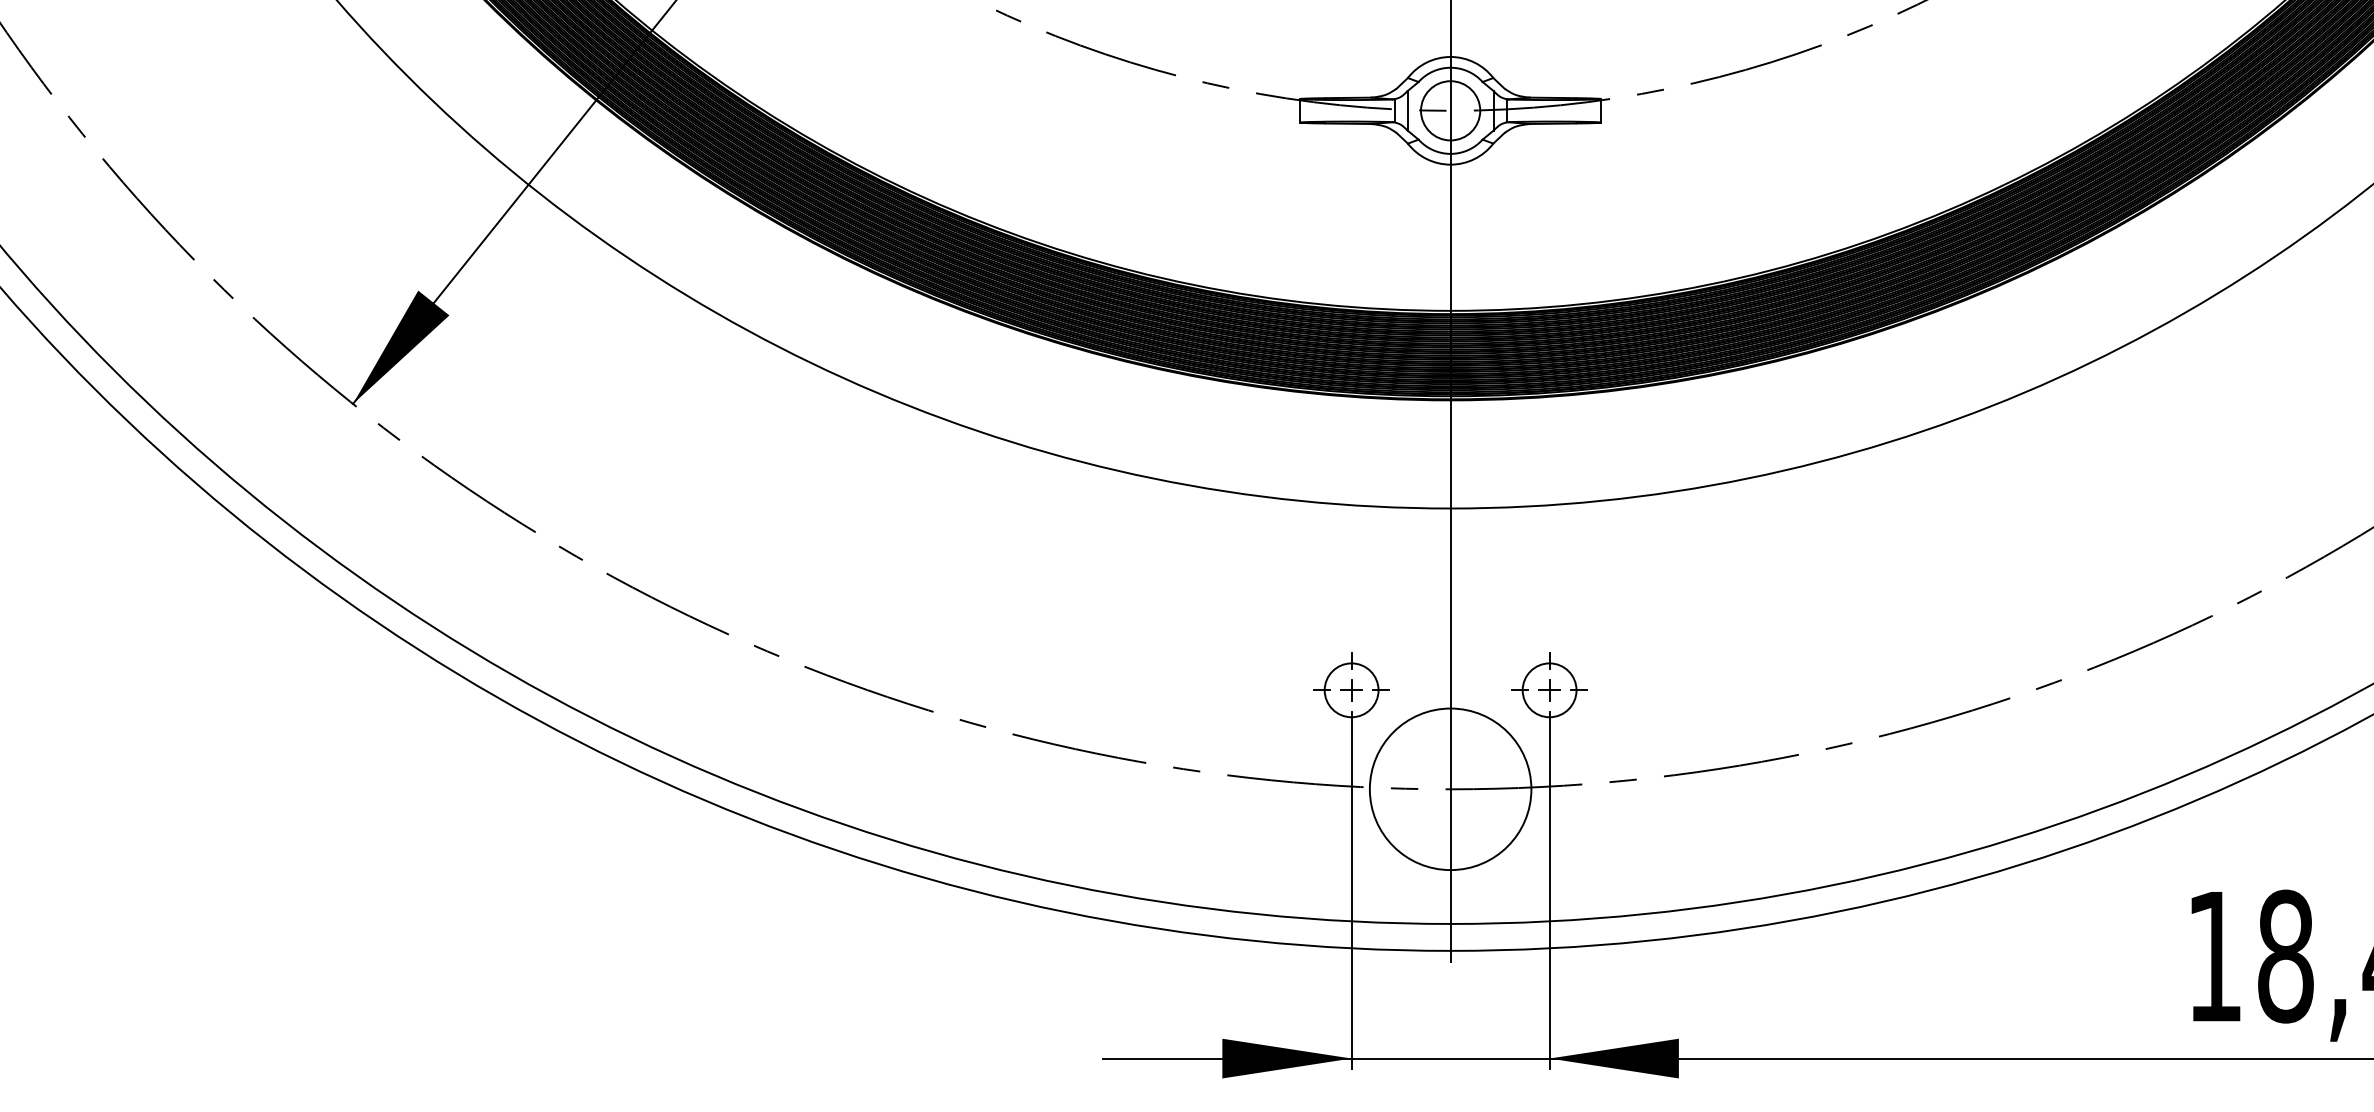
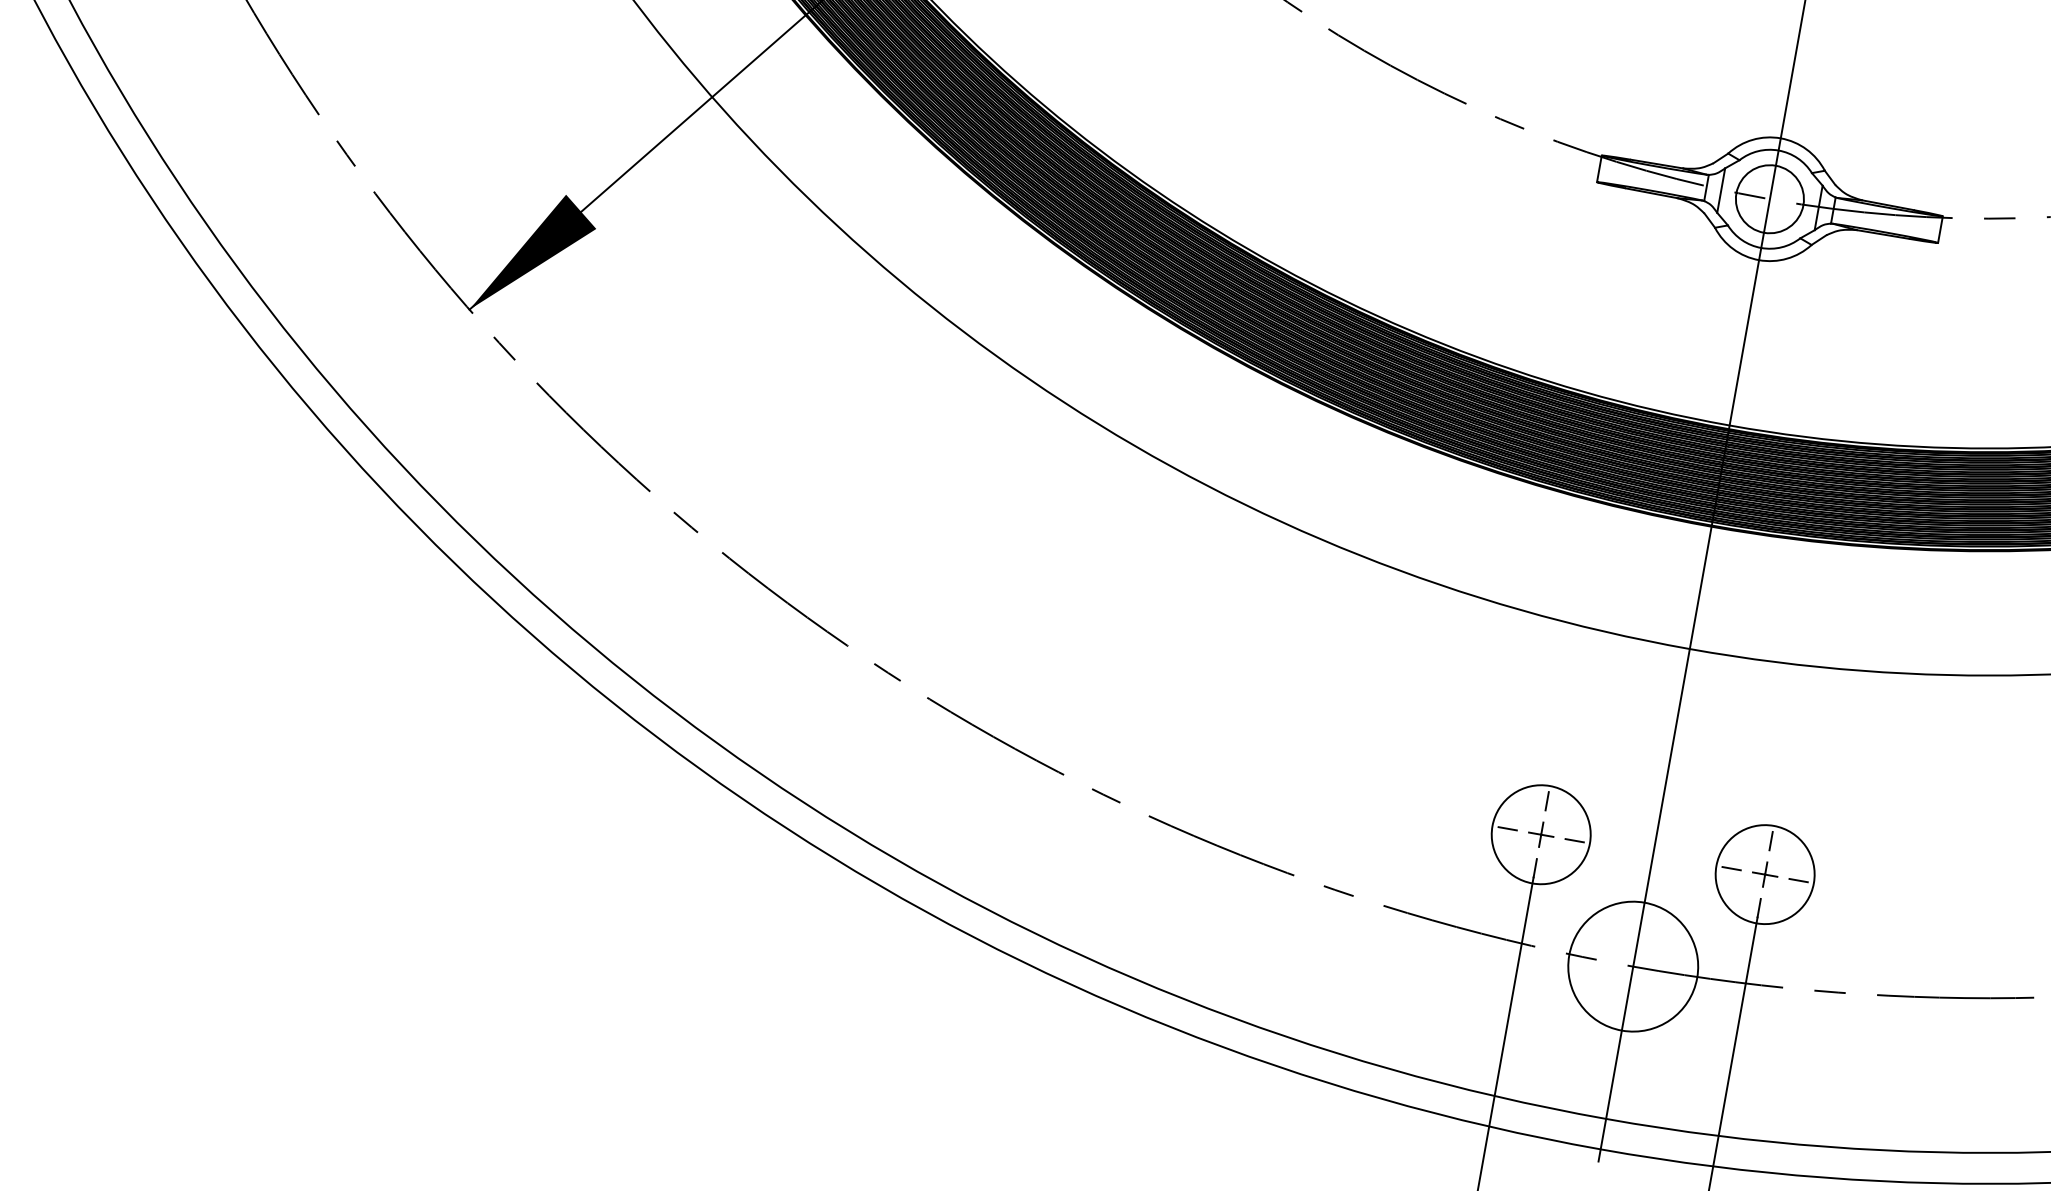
circle: (1351, 690) -> (1541, 834), size x1.6
circle: (1549, 690) -> (1764, 874), size x1.6
circle: (1450, 789) -> (1633, 966), size x0.7

